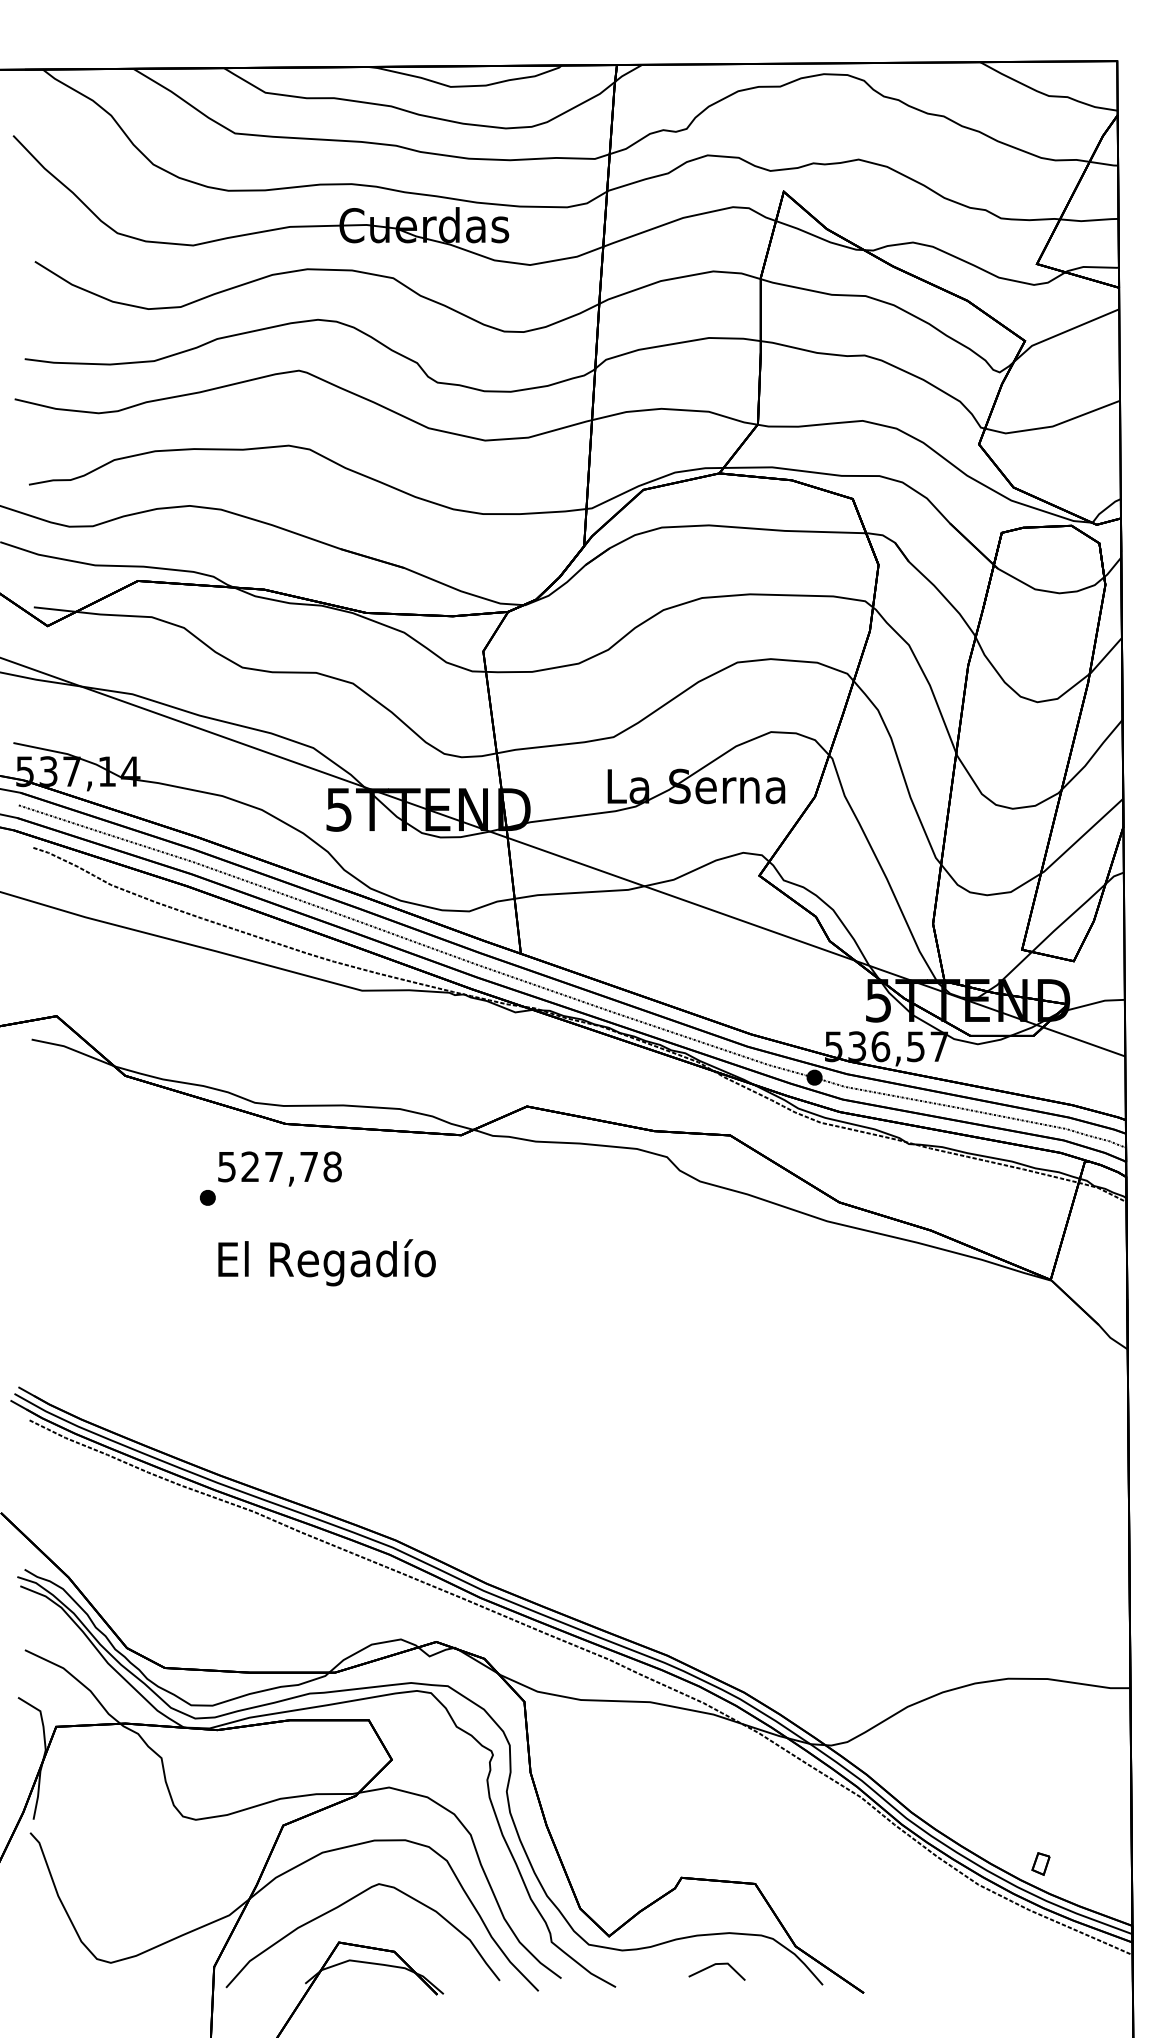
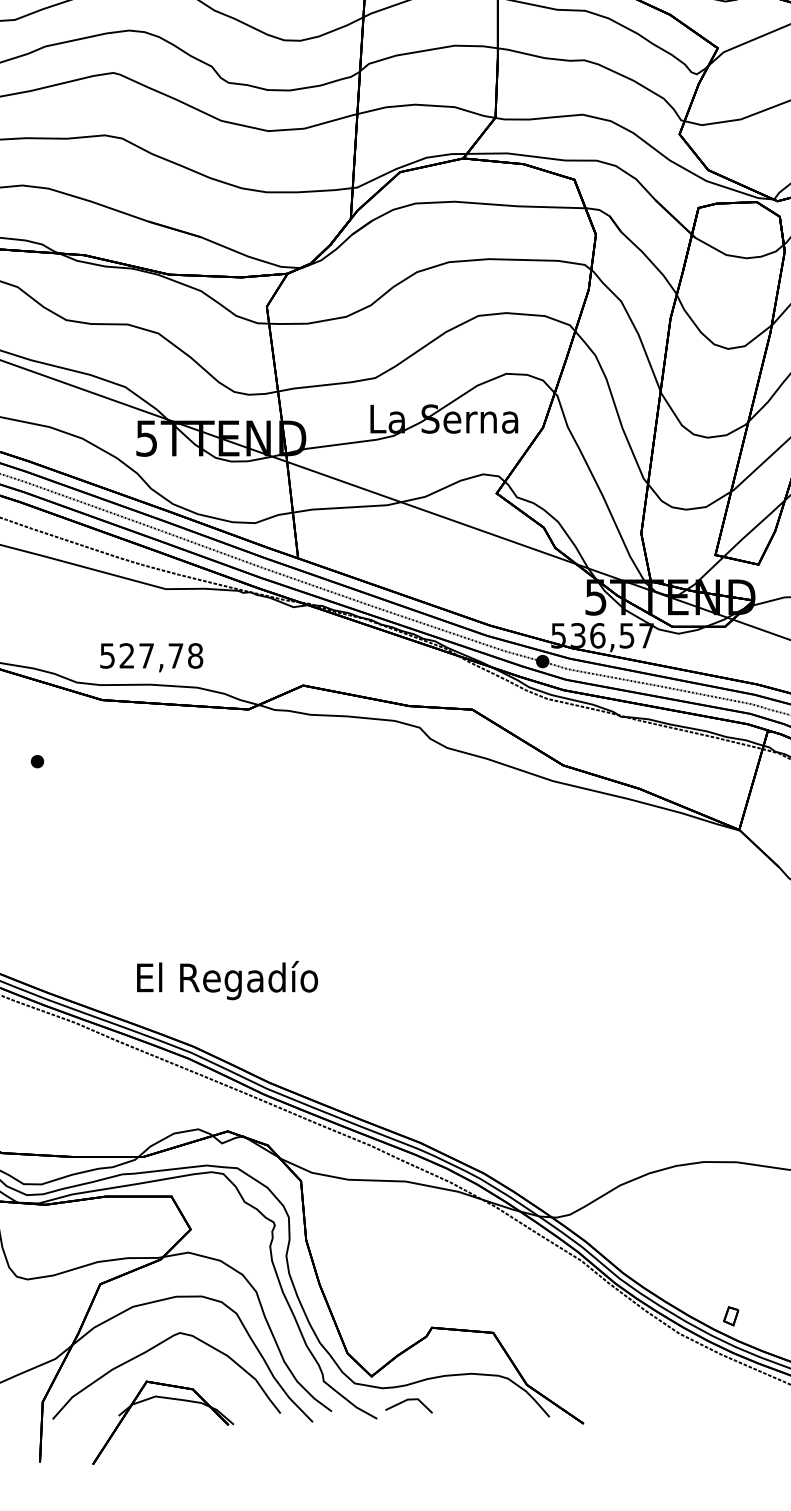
text: (279, 1168) -> (151, 657), moved
text: (326, 1262) -> (227, 980), moved
line: (713, 1966) -> (406, 1401), moved

